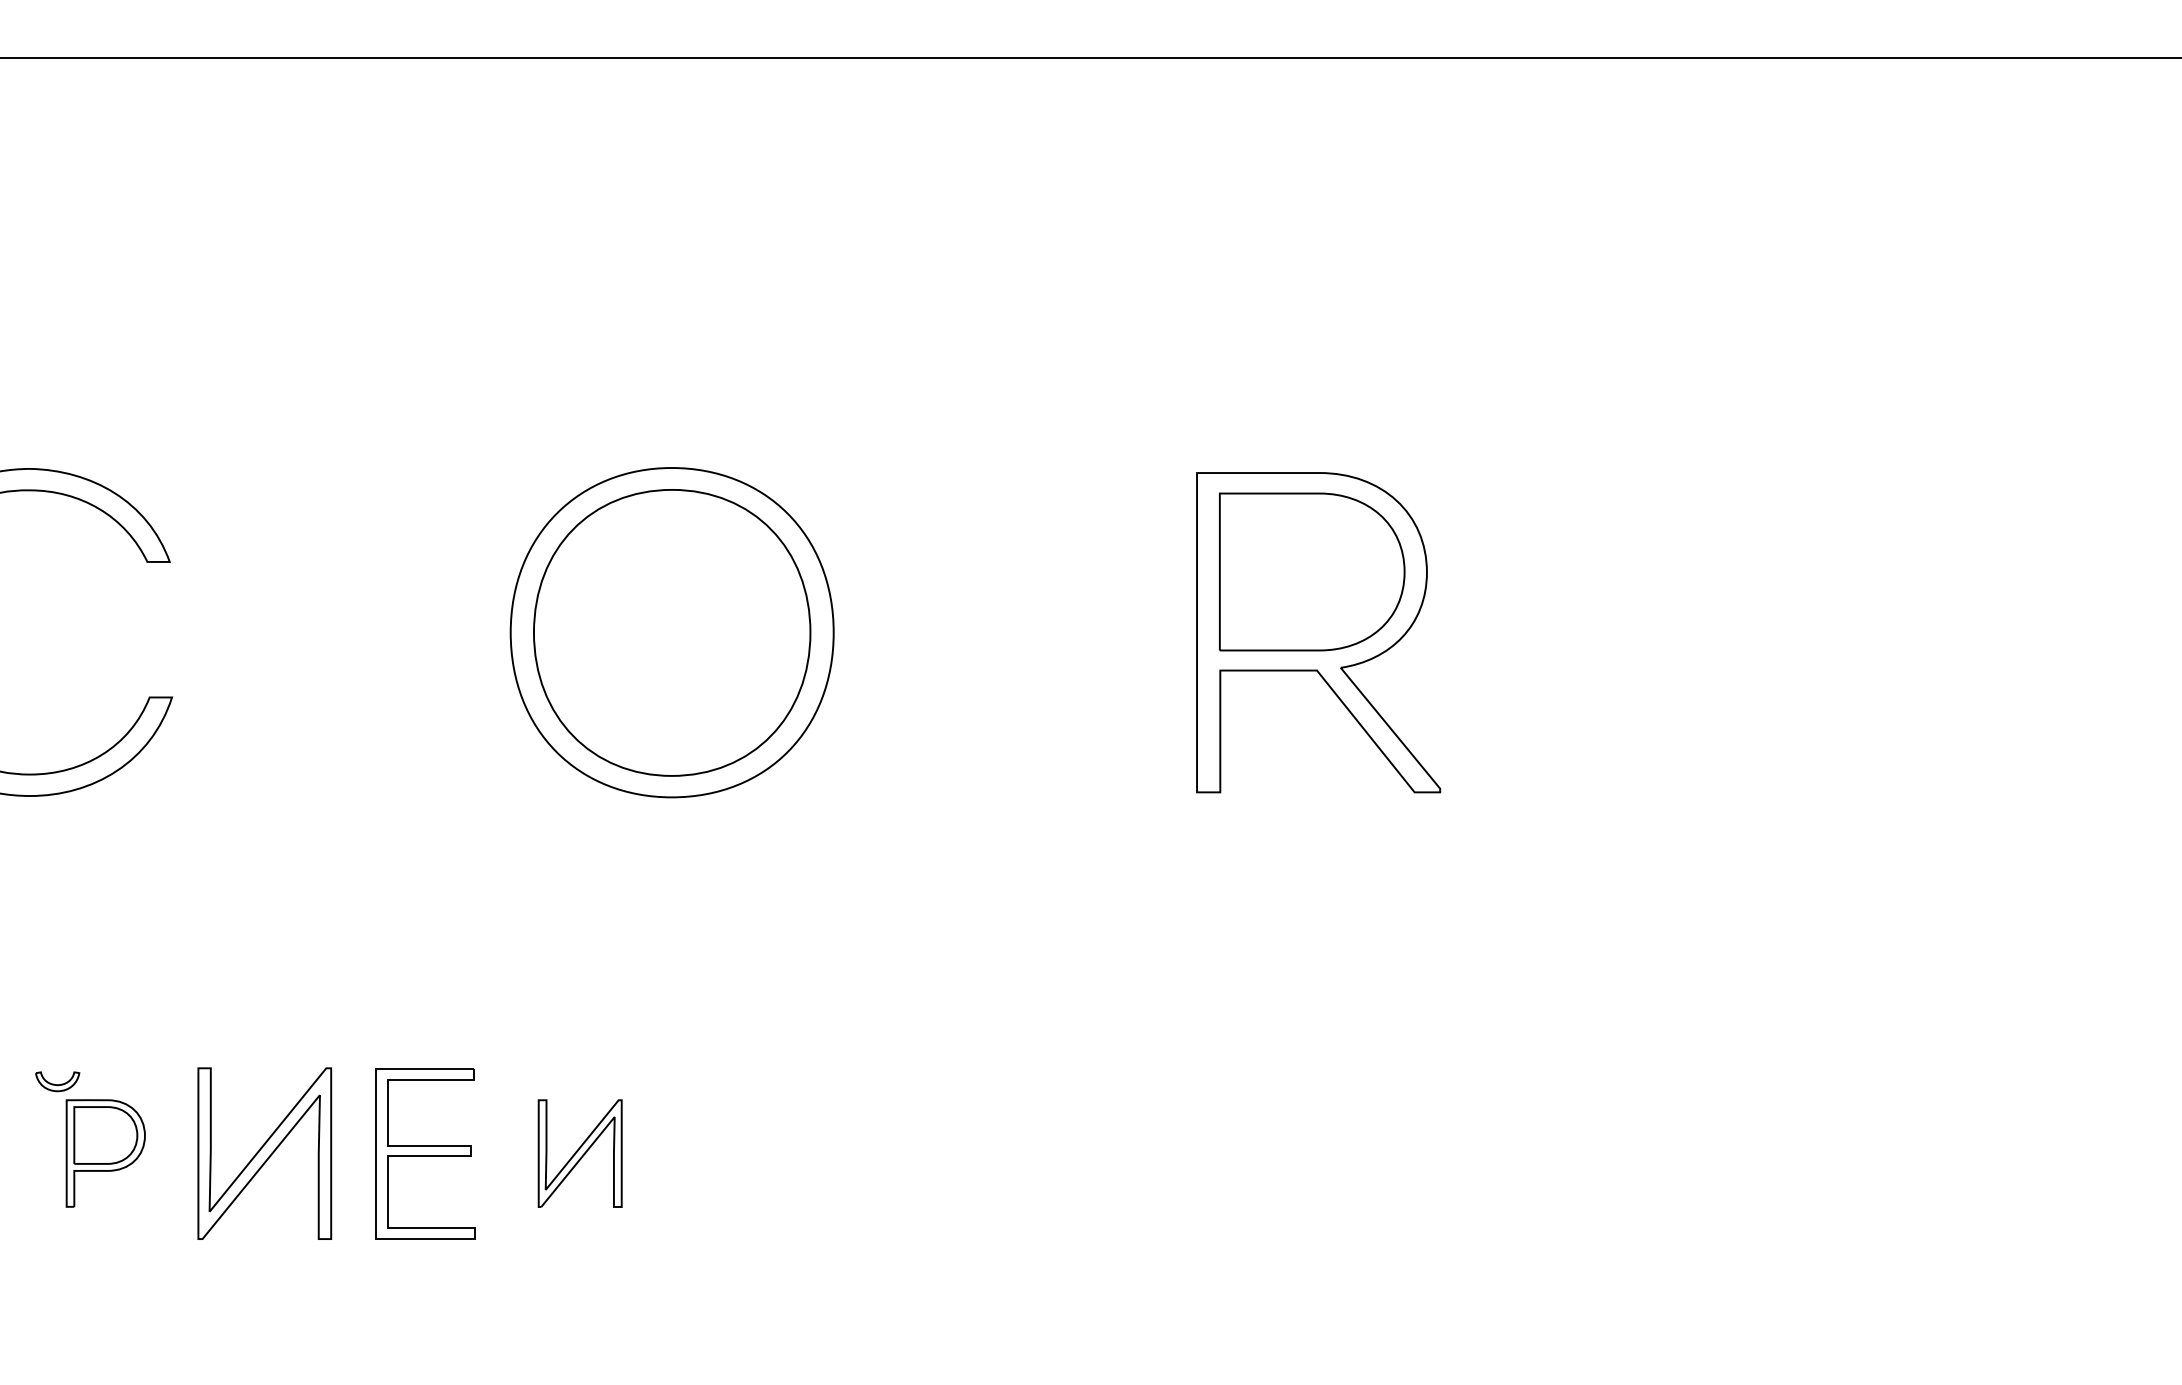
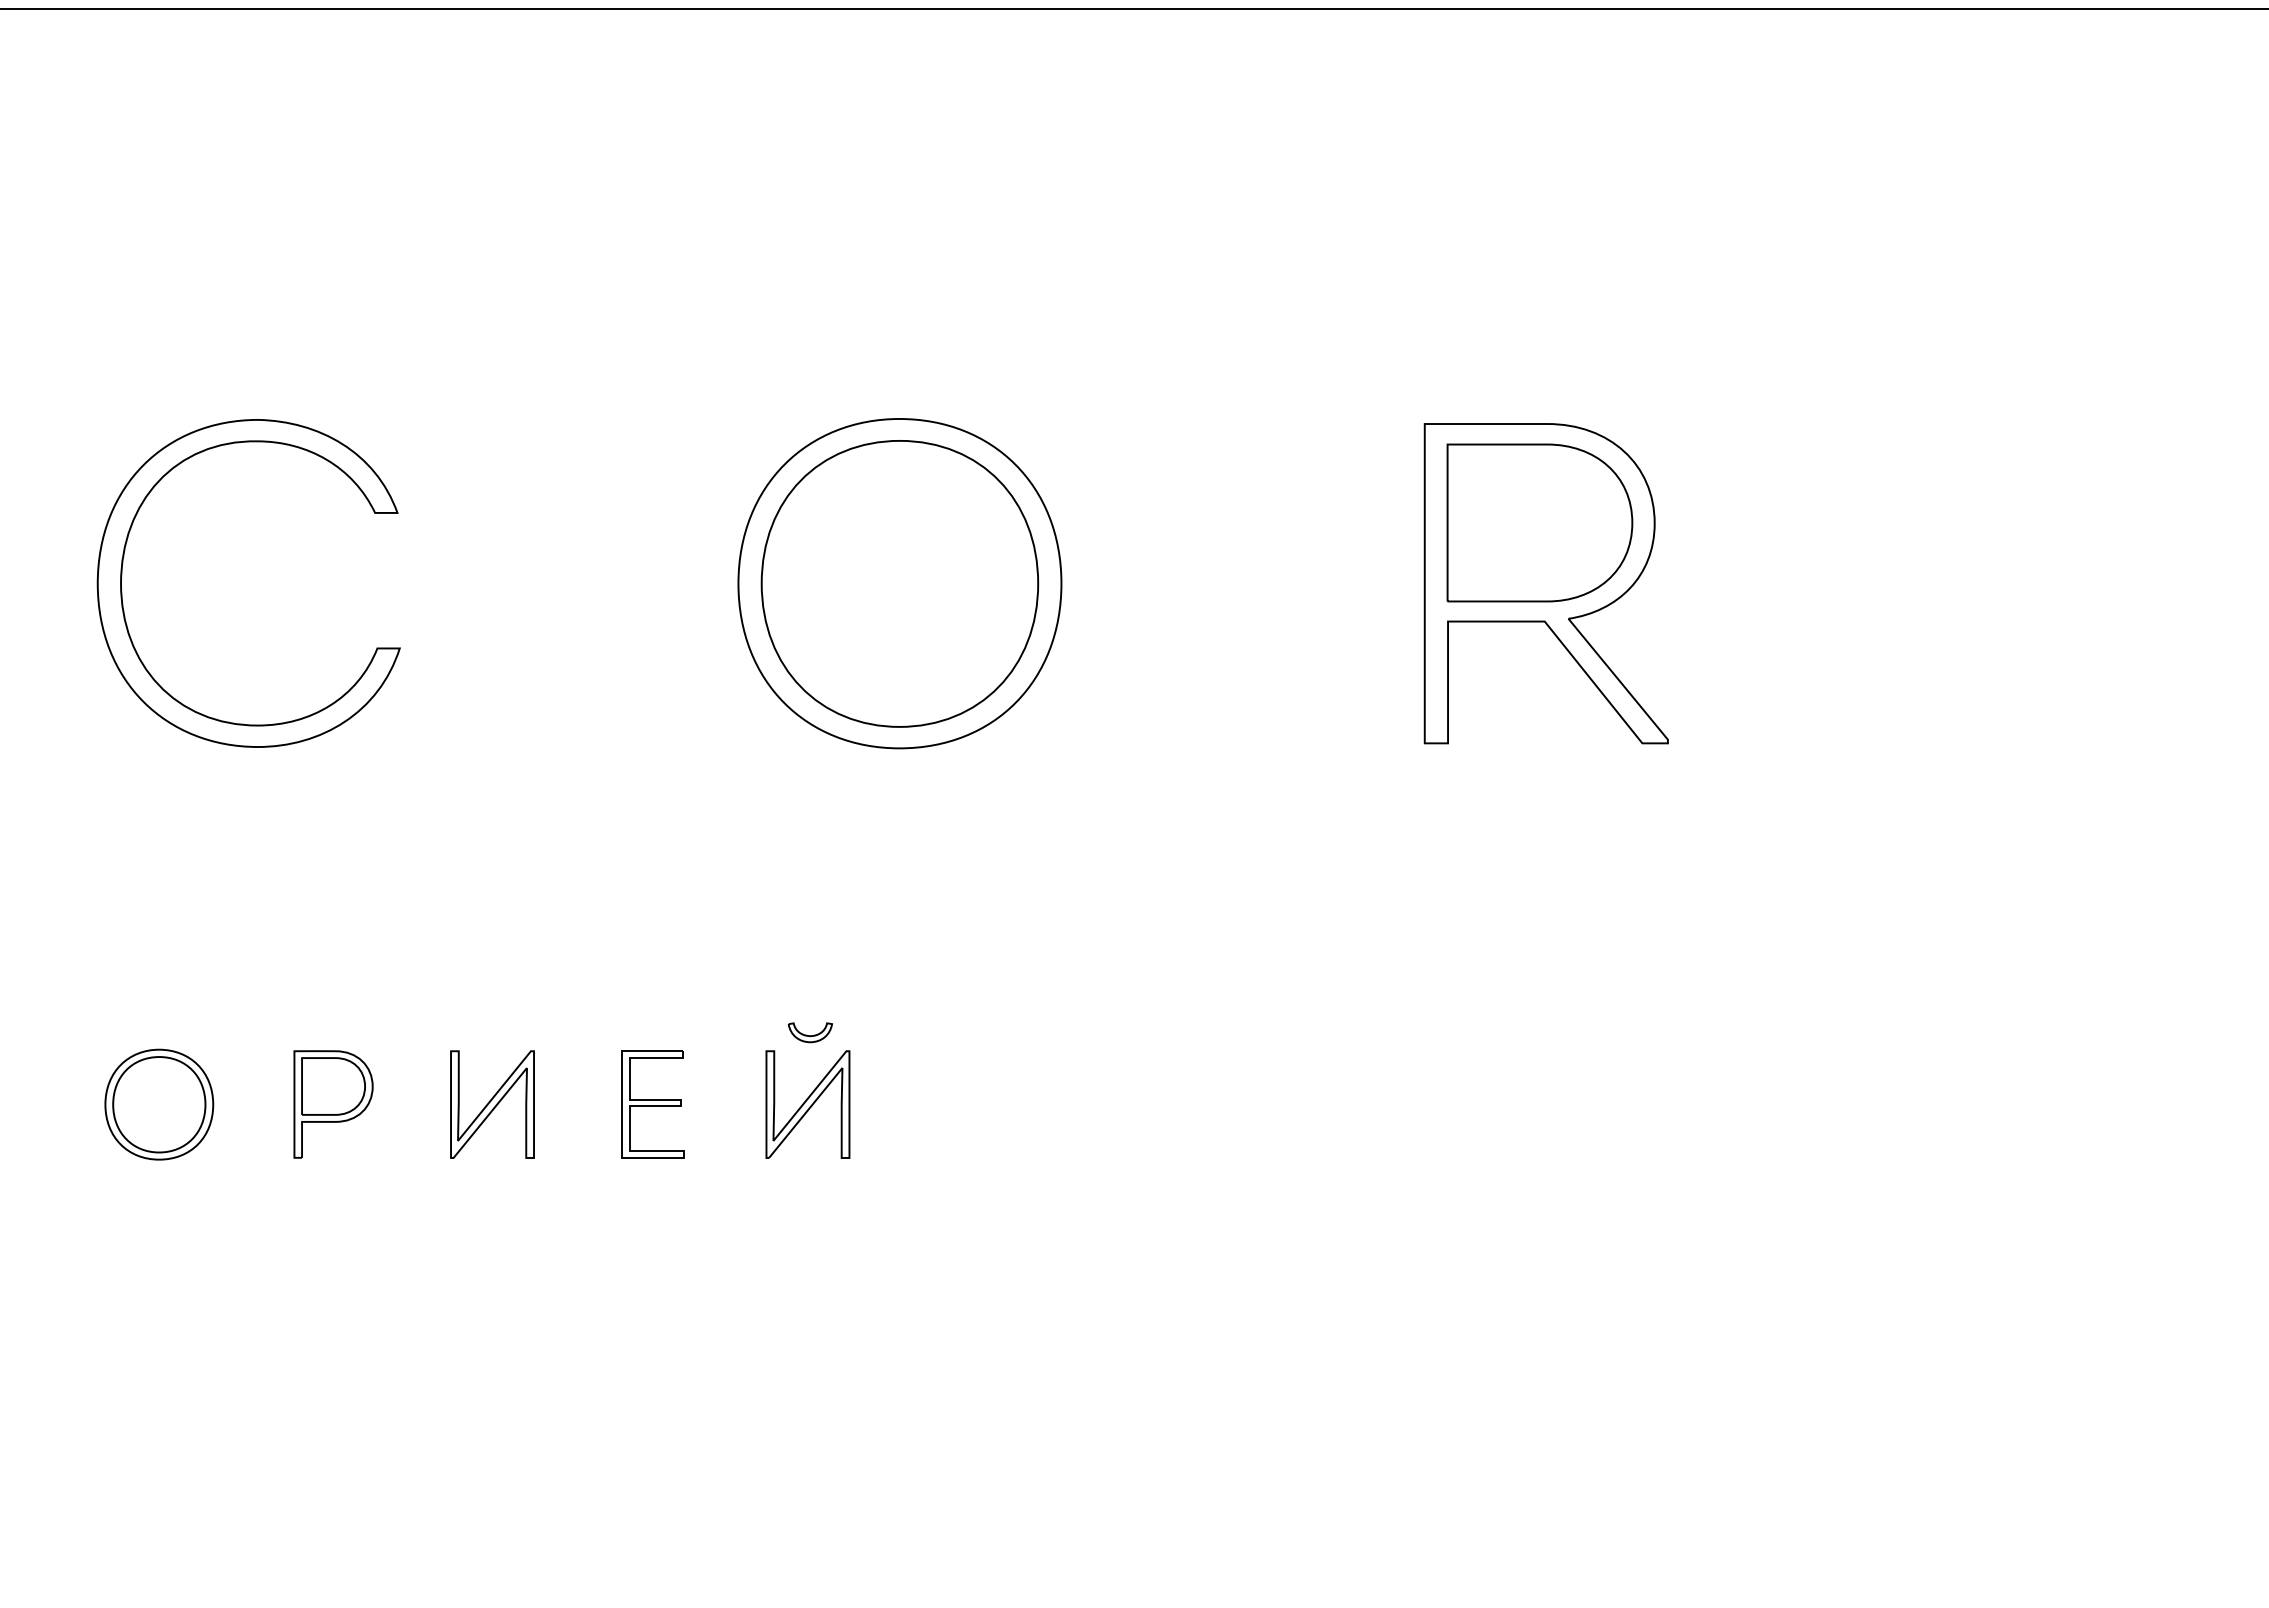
part: (56, 1081) -> (809, 1032), moved
part: (264, 1153) -> (492, 1104), size x0.62
part: (424, 1153) -> (652, 1104), size x0.62

